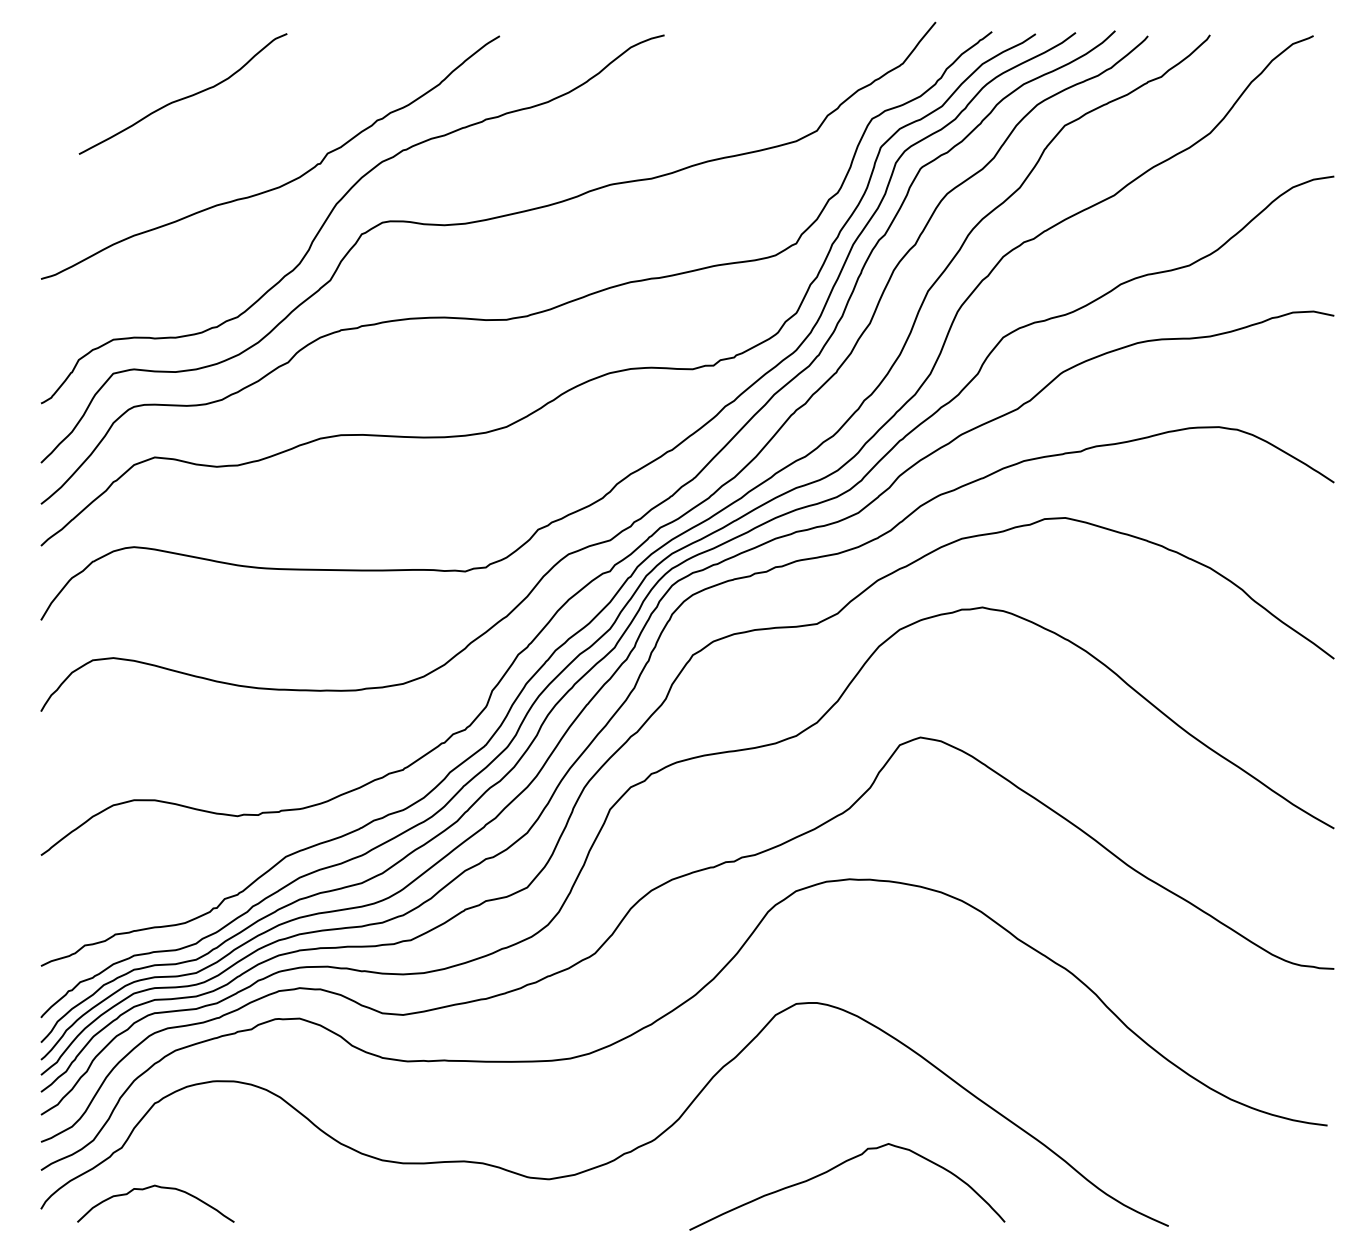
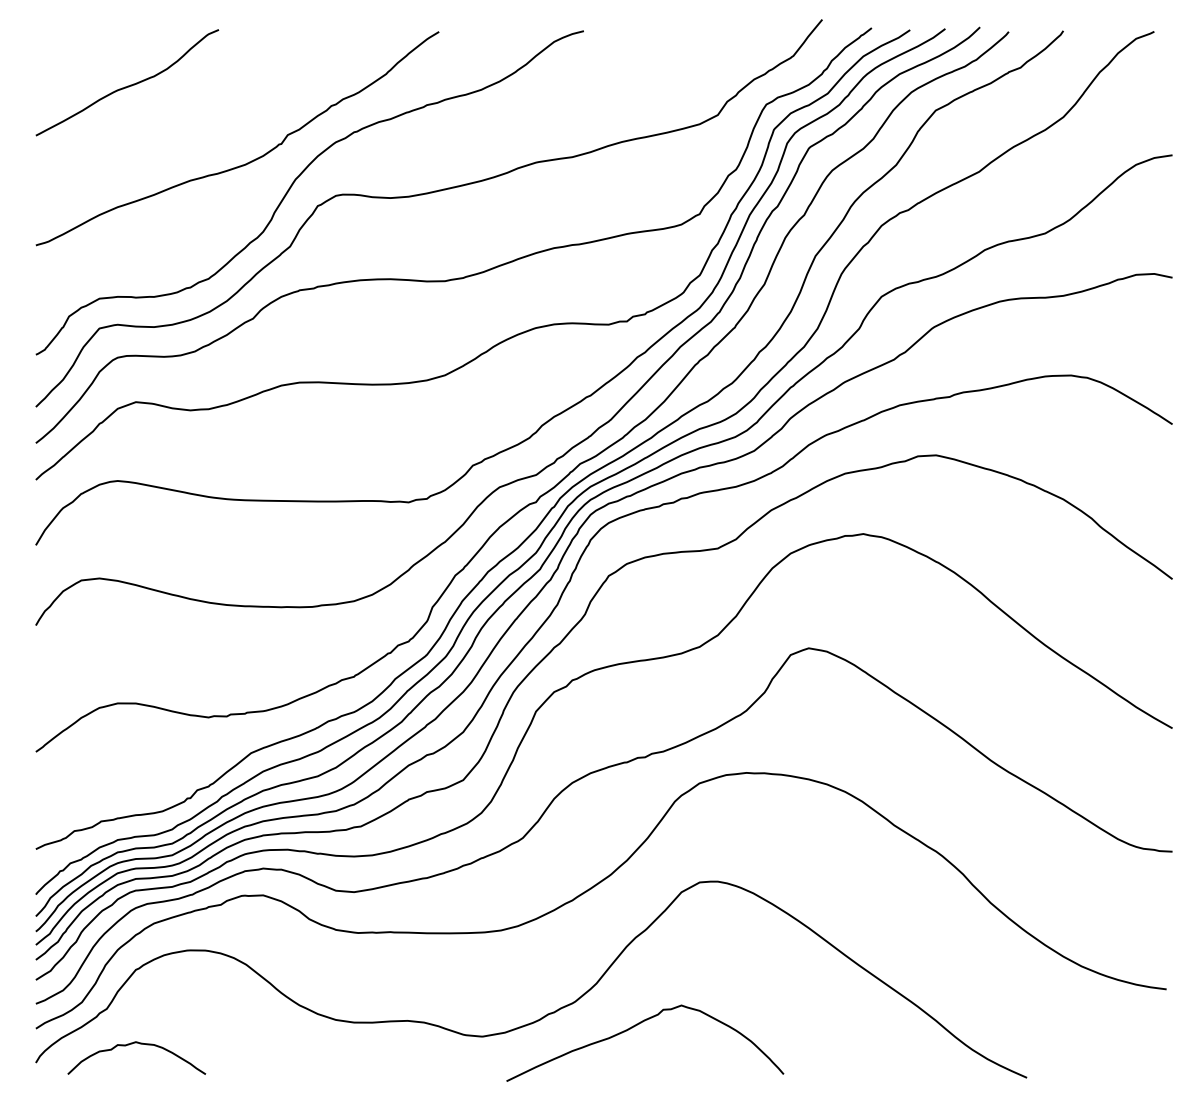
curve: (183, 97) -> (127, 85), moved
curve: (835, 1168) -> (634, 1027), moved

